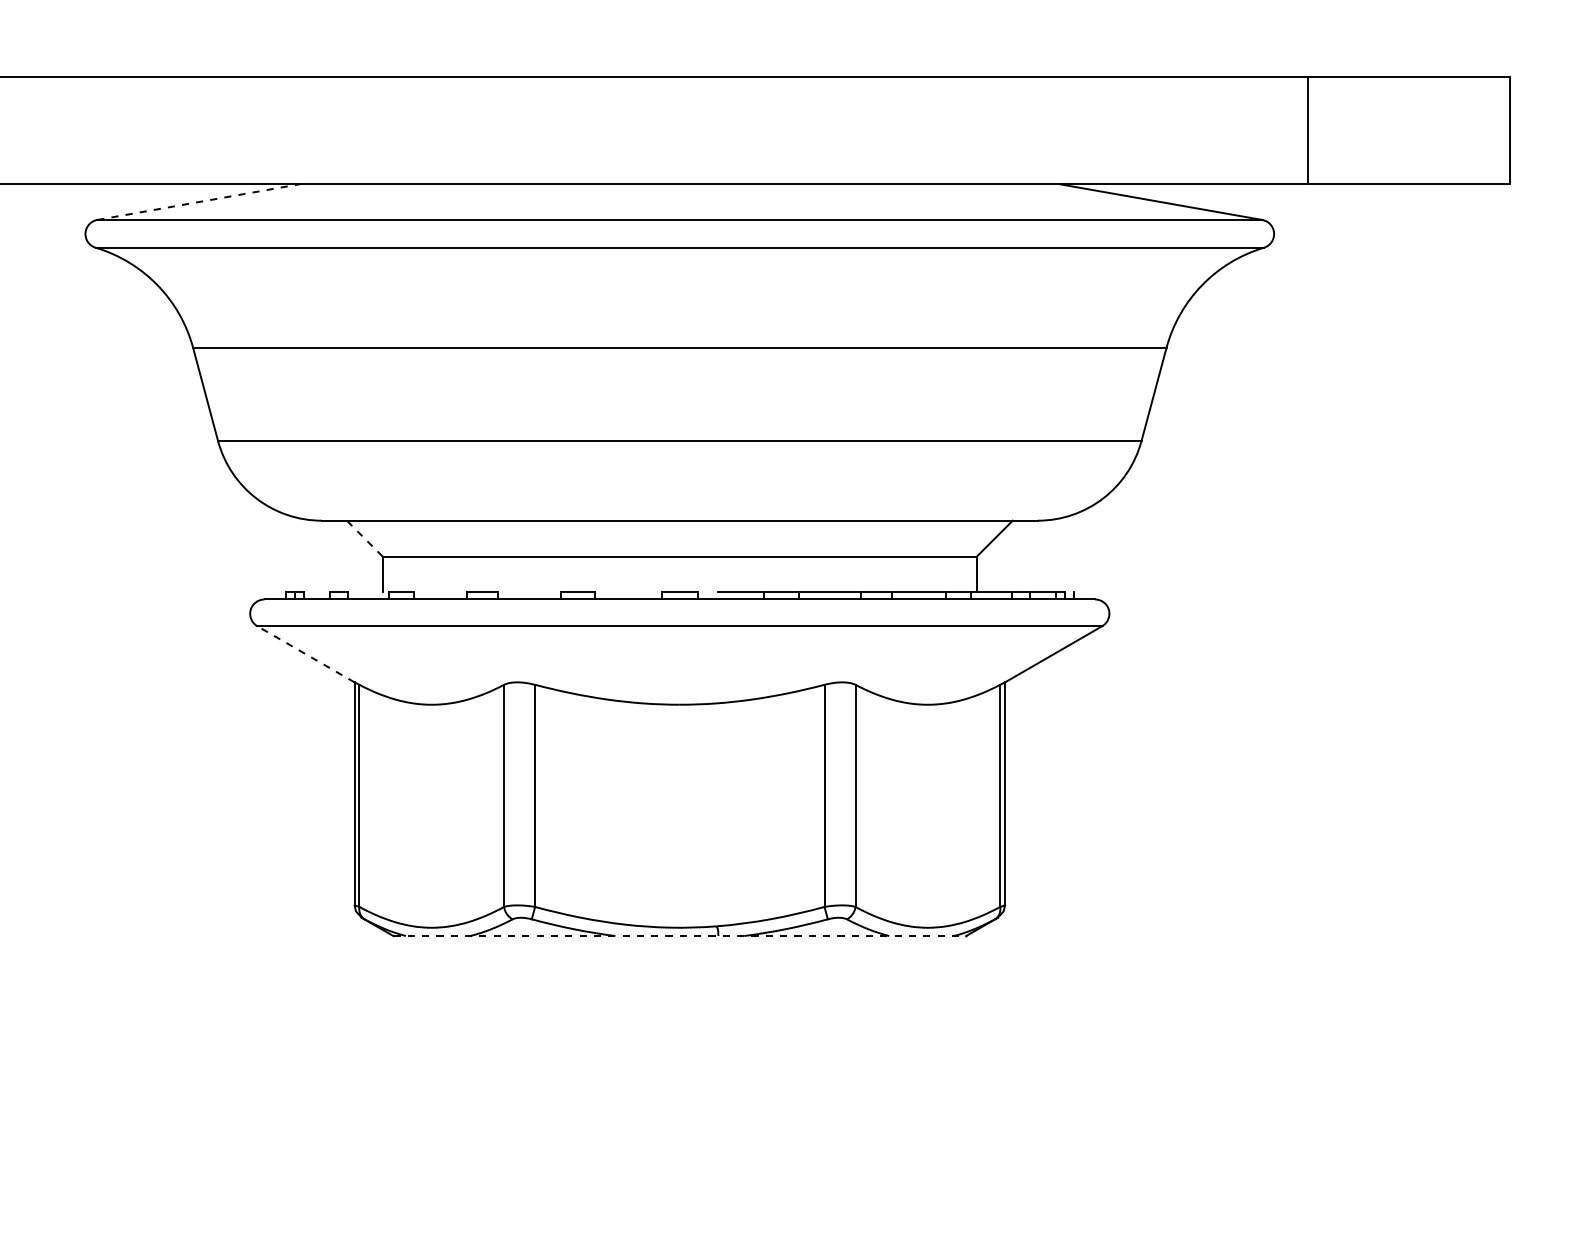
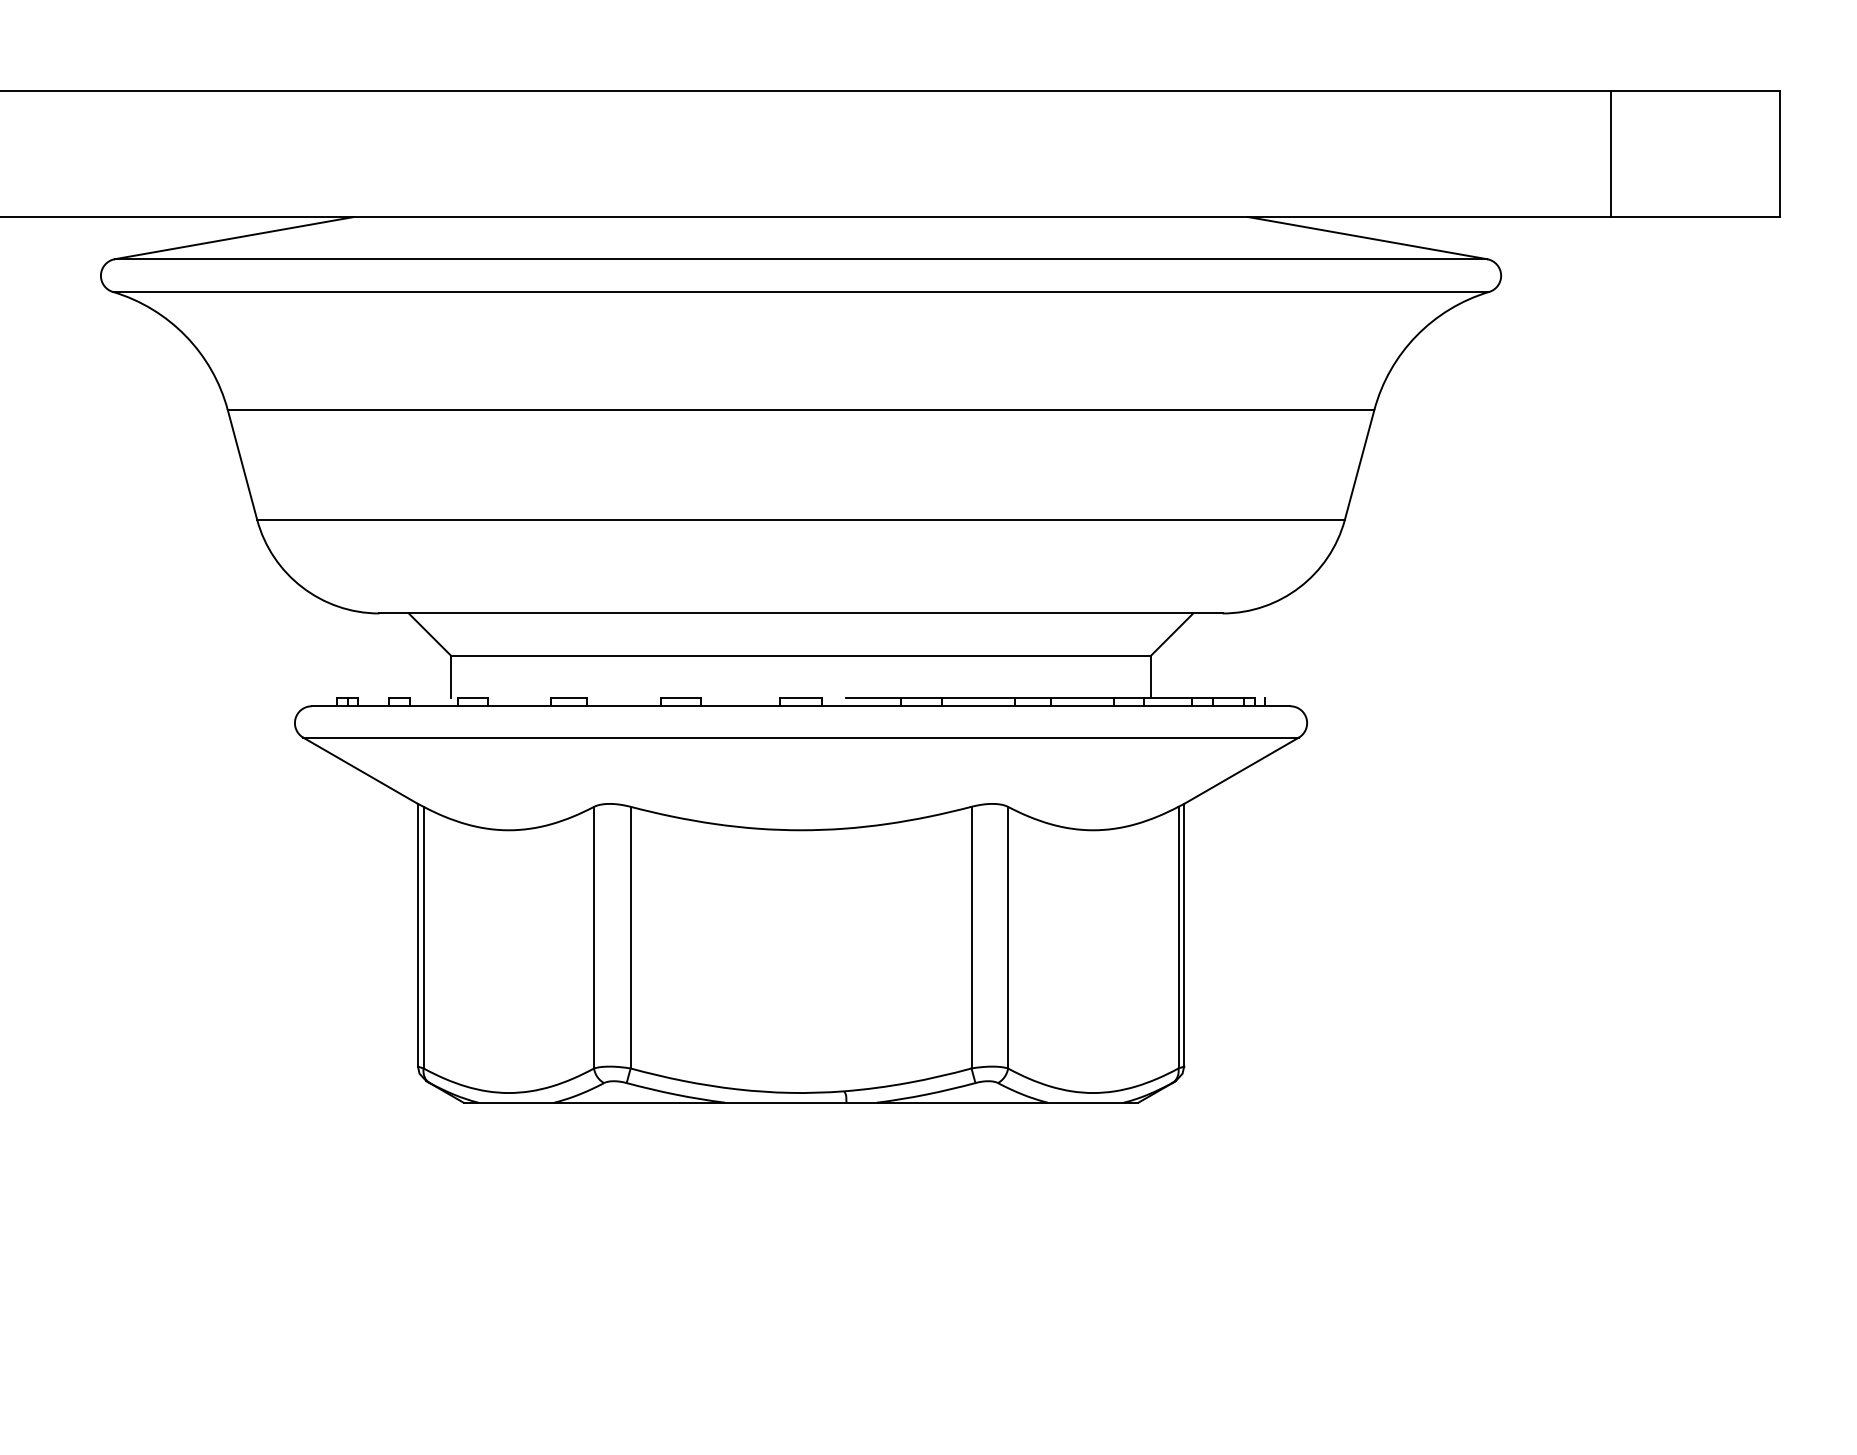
line: (1307, 130) -> (1610, 153), moved
line: (198, 202) -> (234, 238), dashed -> solid
line: (364, 538) -> (429, 634), dashed -> solid
line: (305, 654) -> (360, 770), dashed -> solid
line: (680, 935) -> (801, 1102), dashed -> solid

